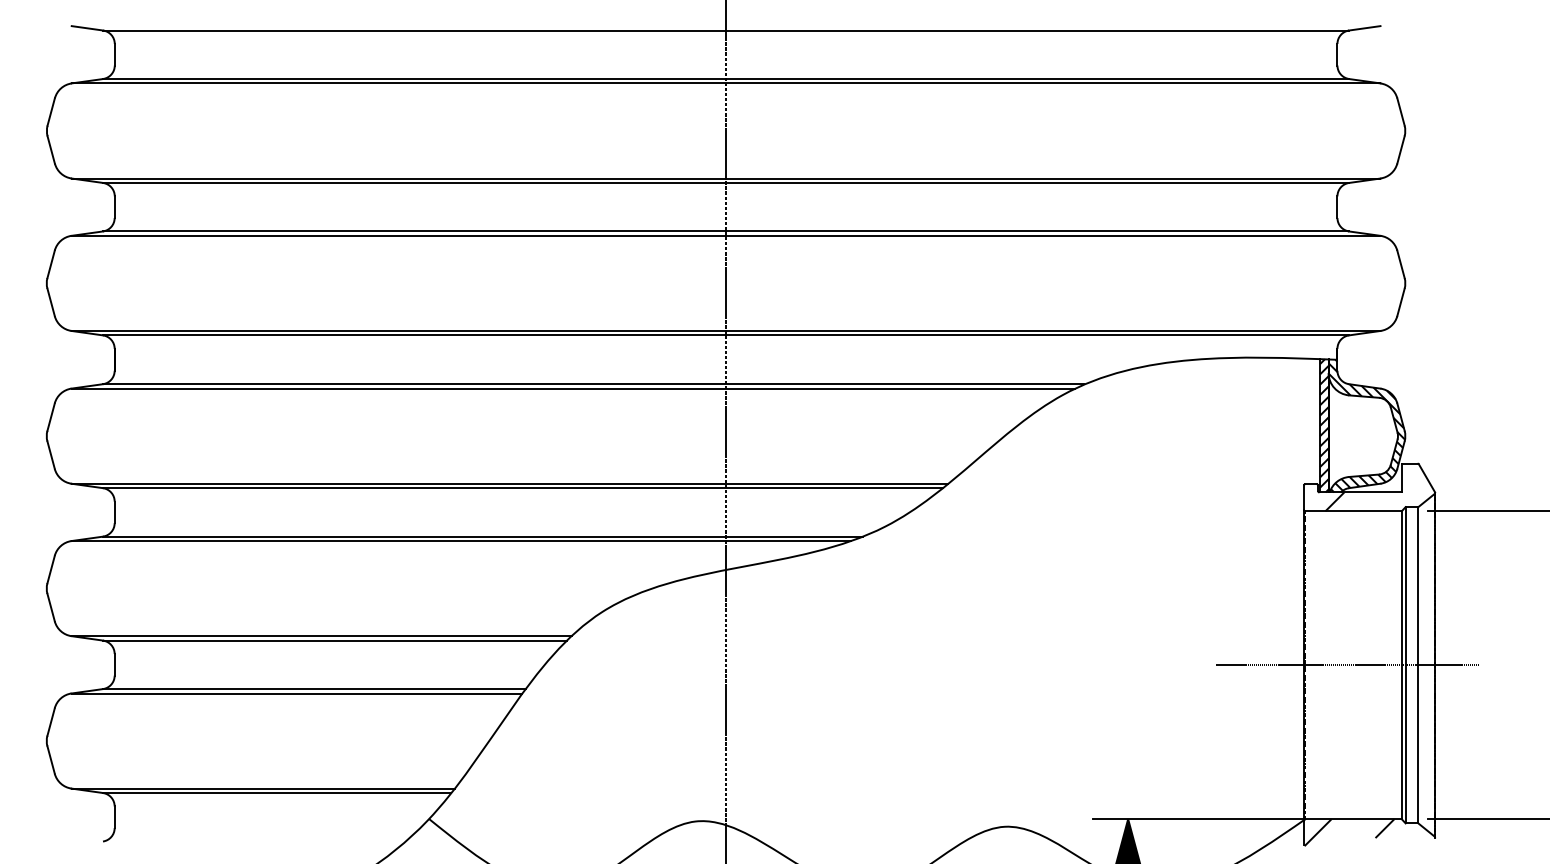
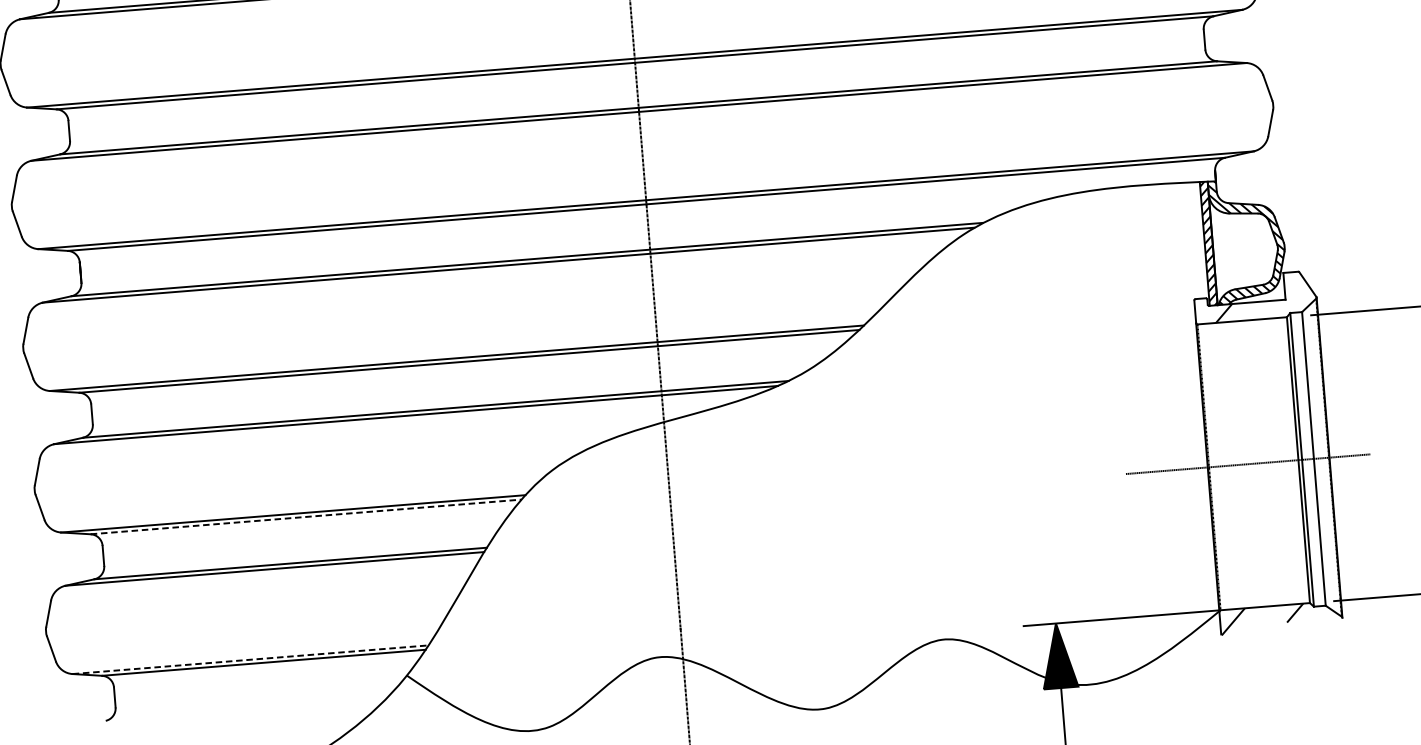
line: (334, 640) -> (305, 516), solid -> dashed
line: (263, 788) -> (250, 659), solid -> dashed

